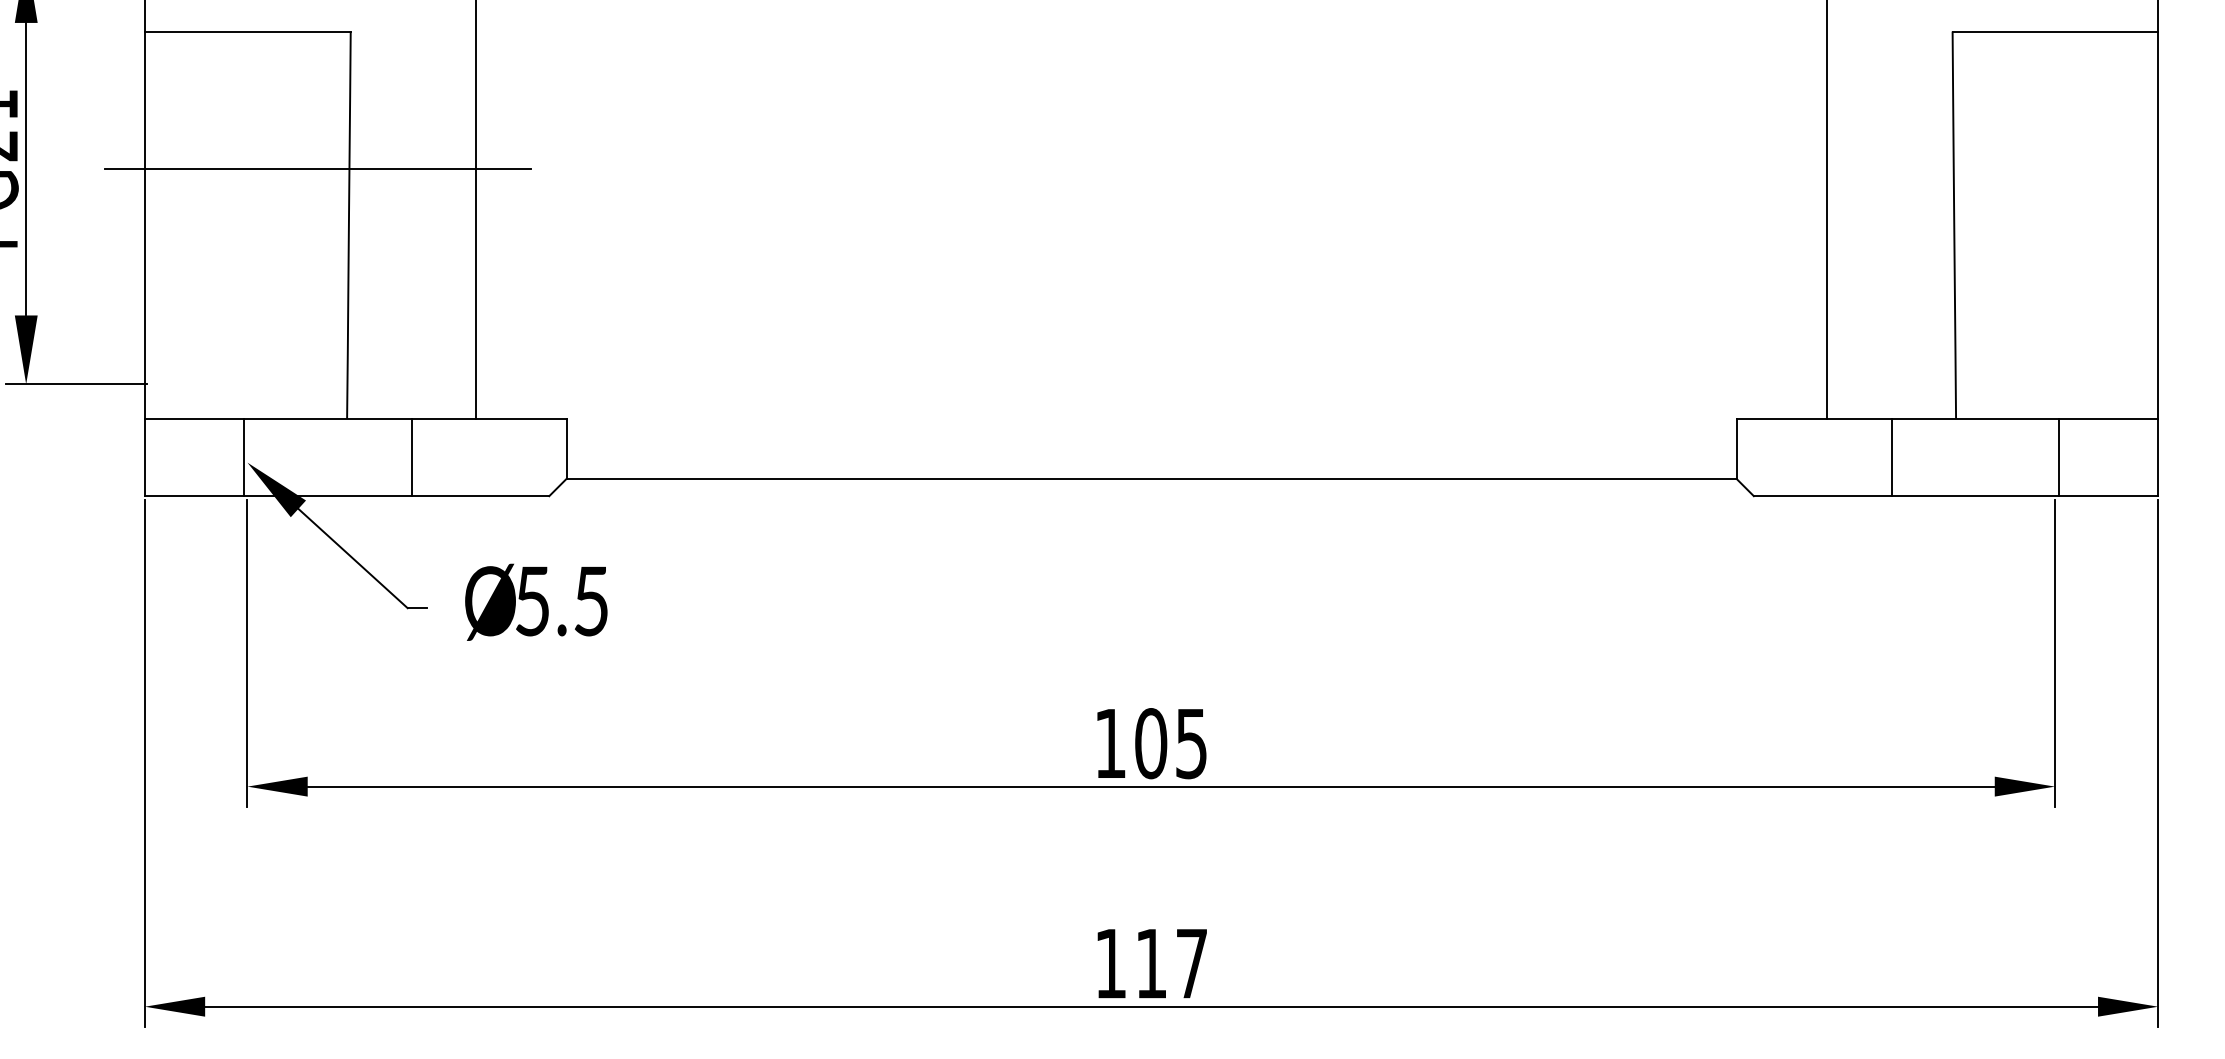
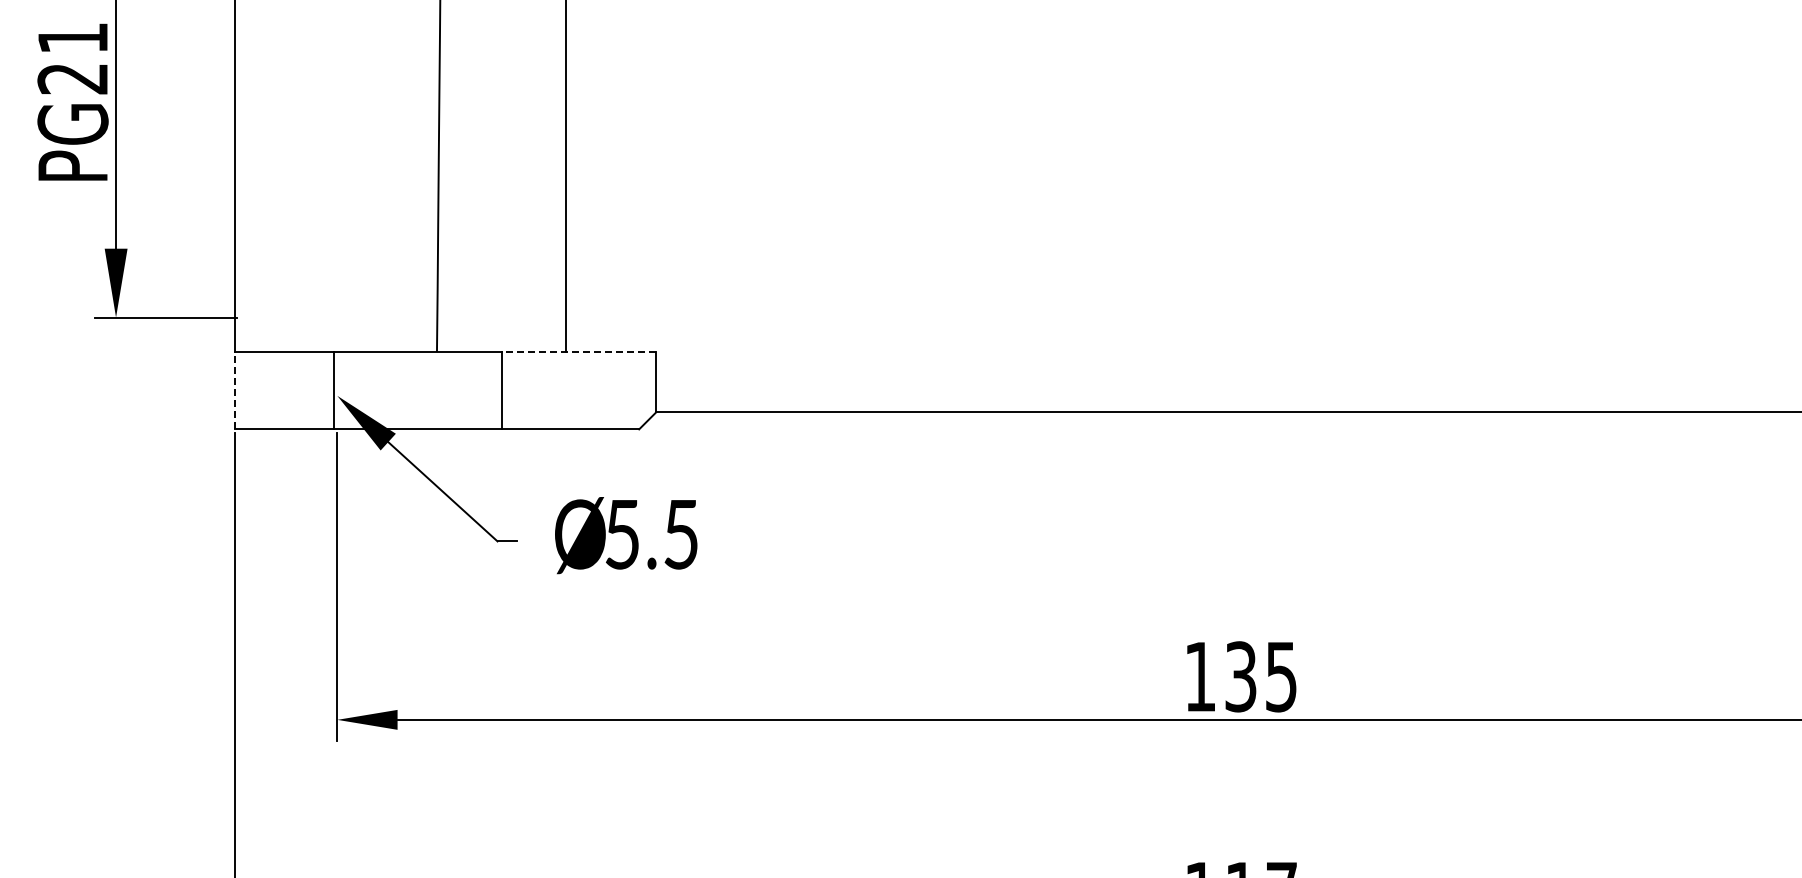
line: (317, 169) -> (407, 102), removed
line: (488, 418) -> (578, 351), solid -> dashed
line: (144, 457) -> (234, 390), solid -> dashed
text: (1151, 743) -> (1241, 676), 105 -> 135

